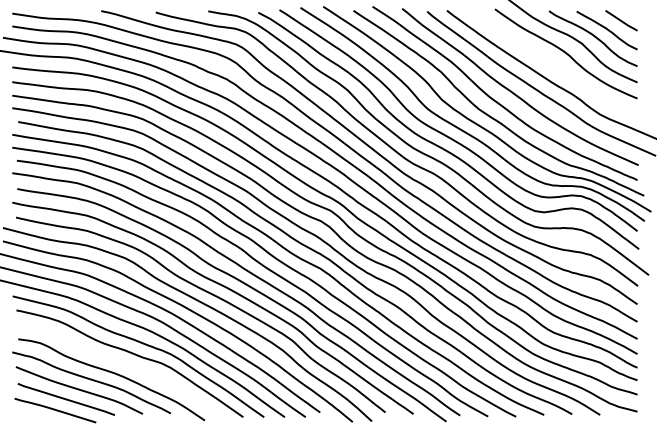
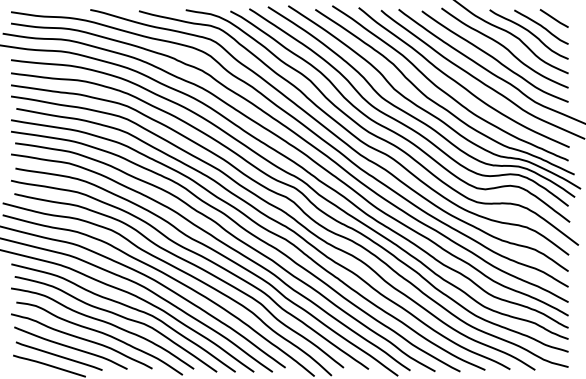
curve: (553, 63) -> (493, 56), added
curve: (118, 362) -> (105, 323), added

